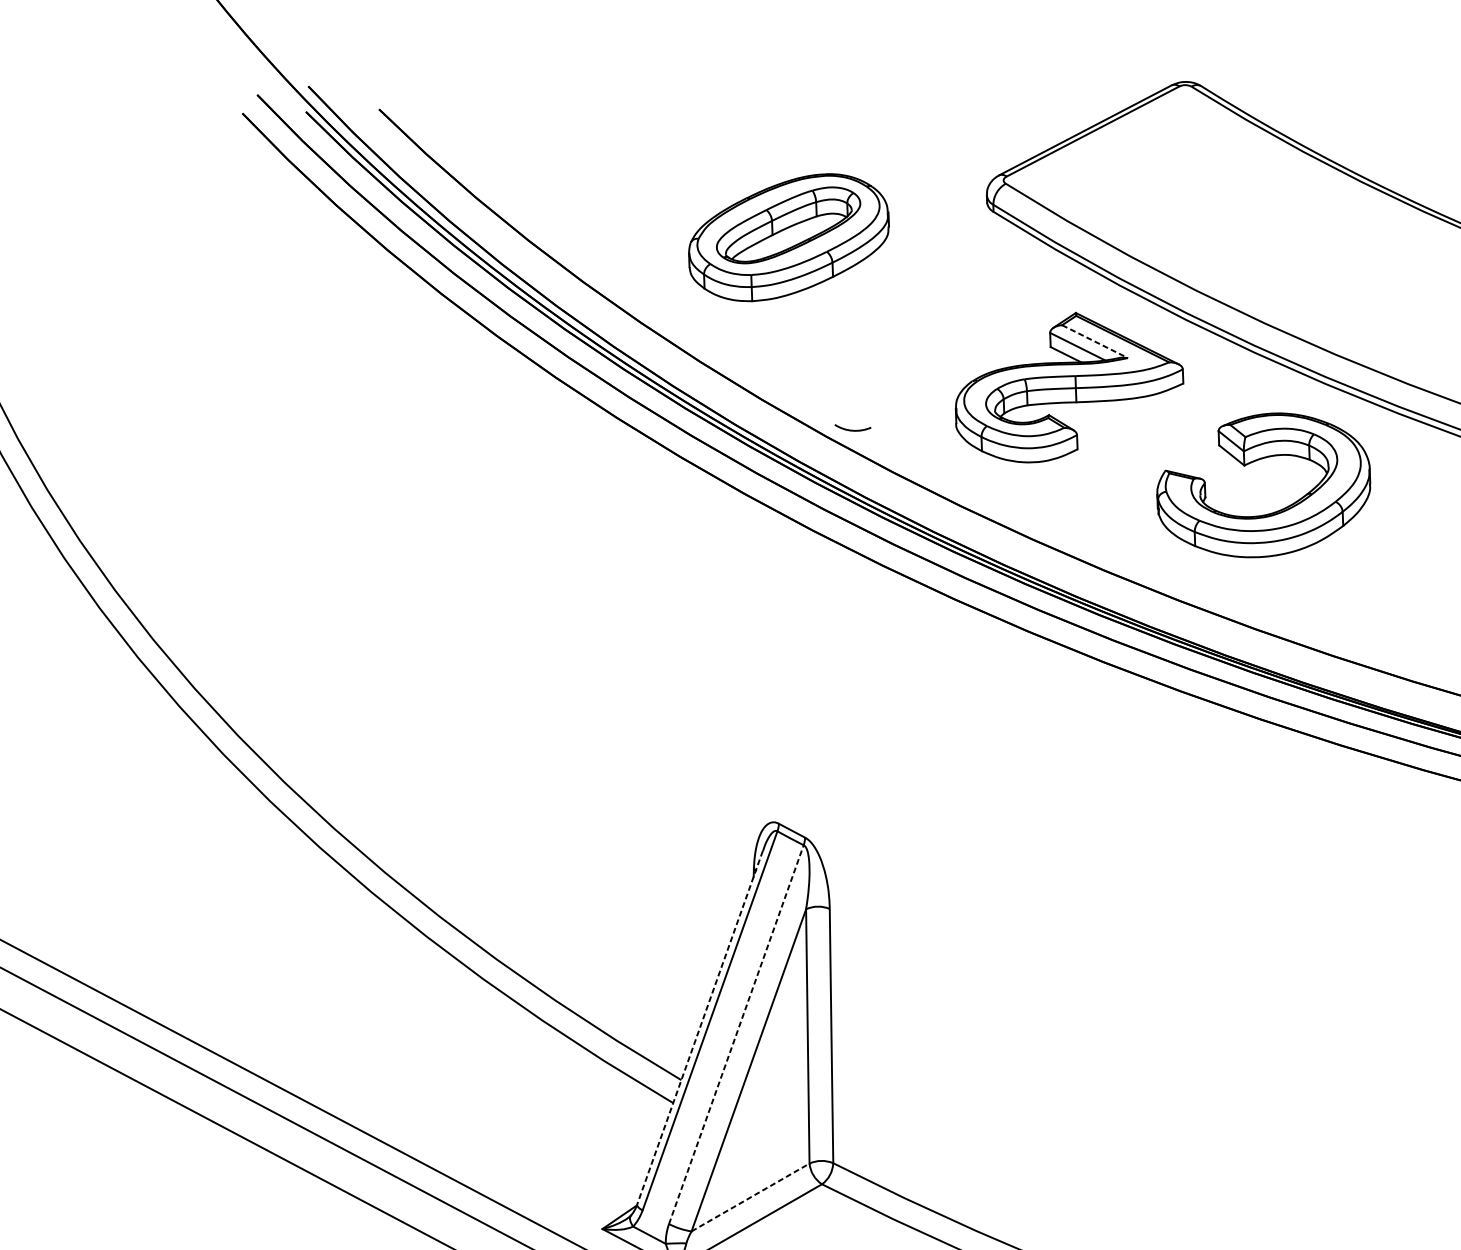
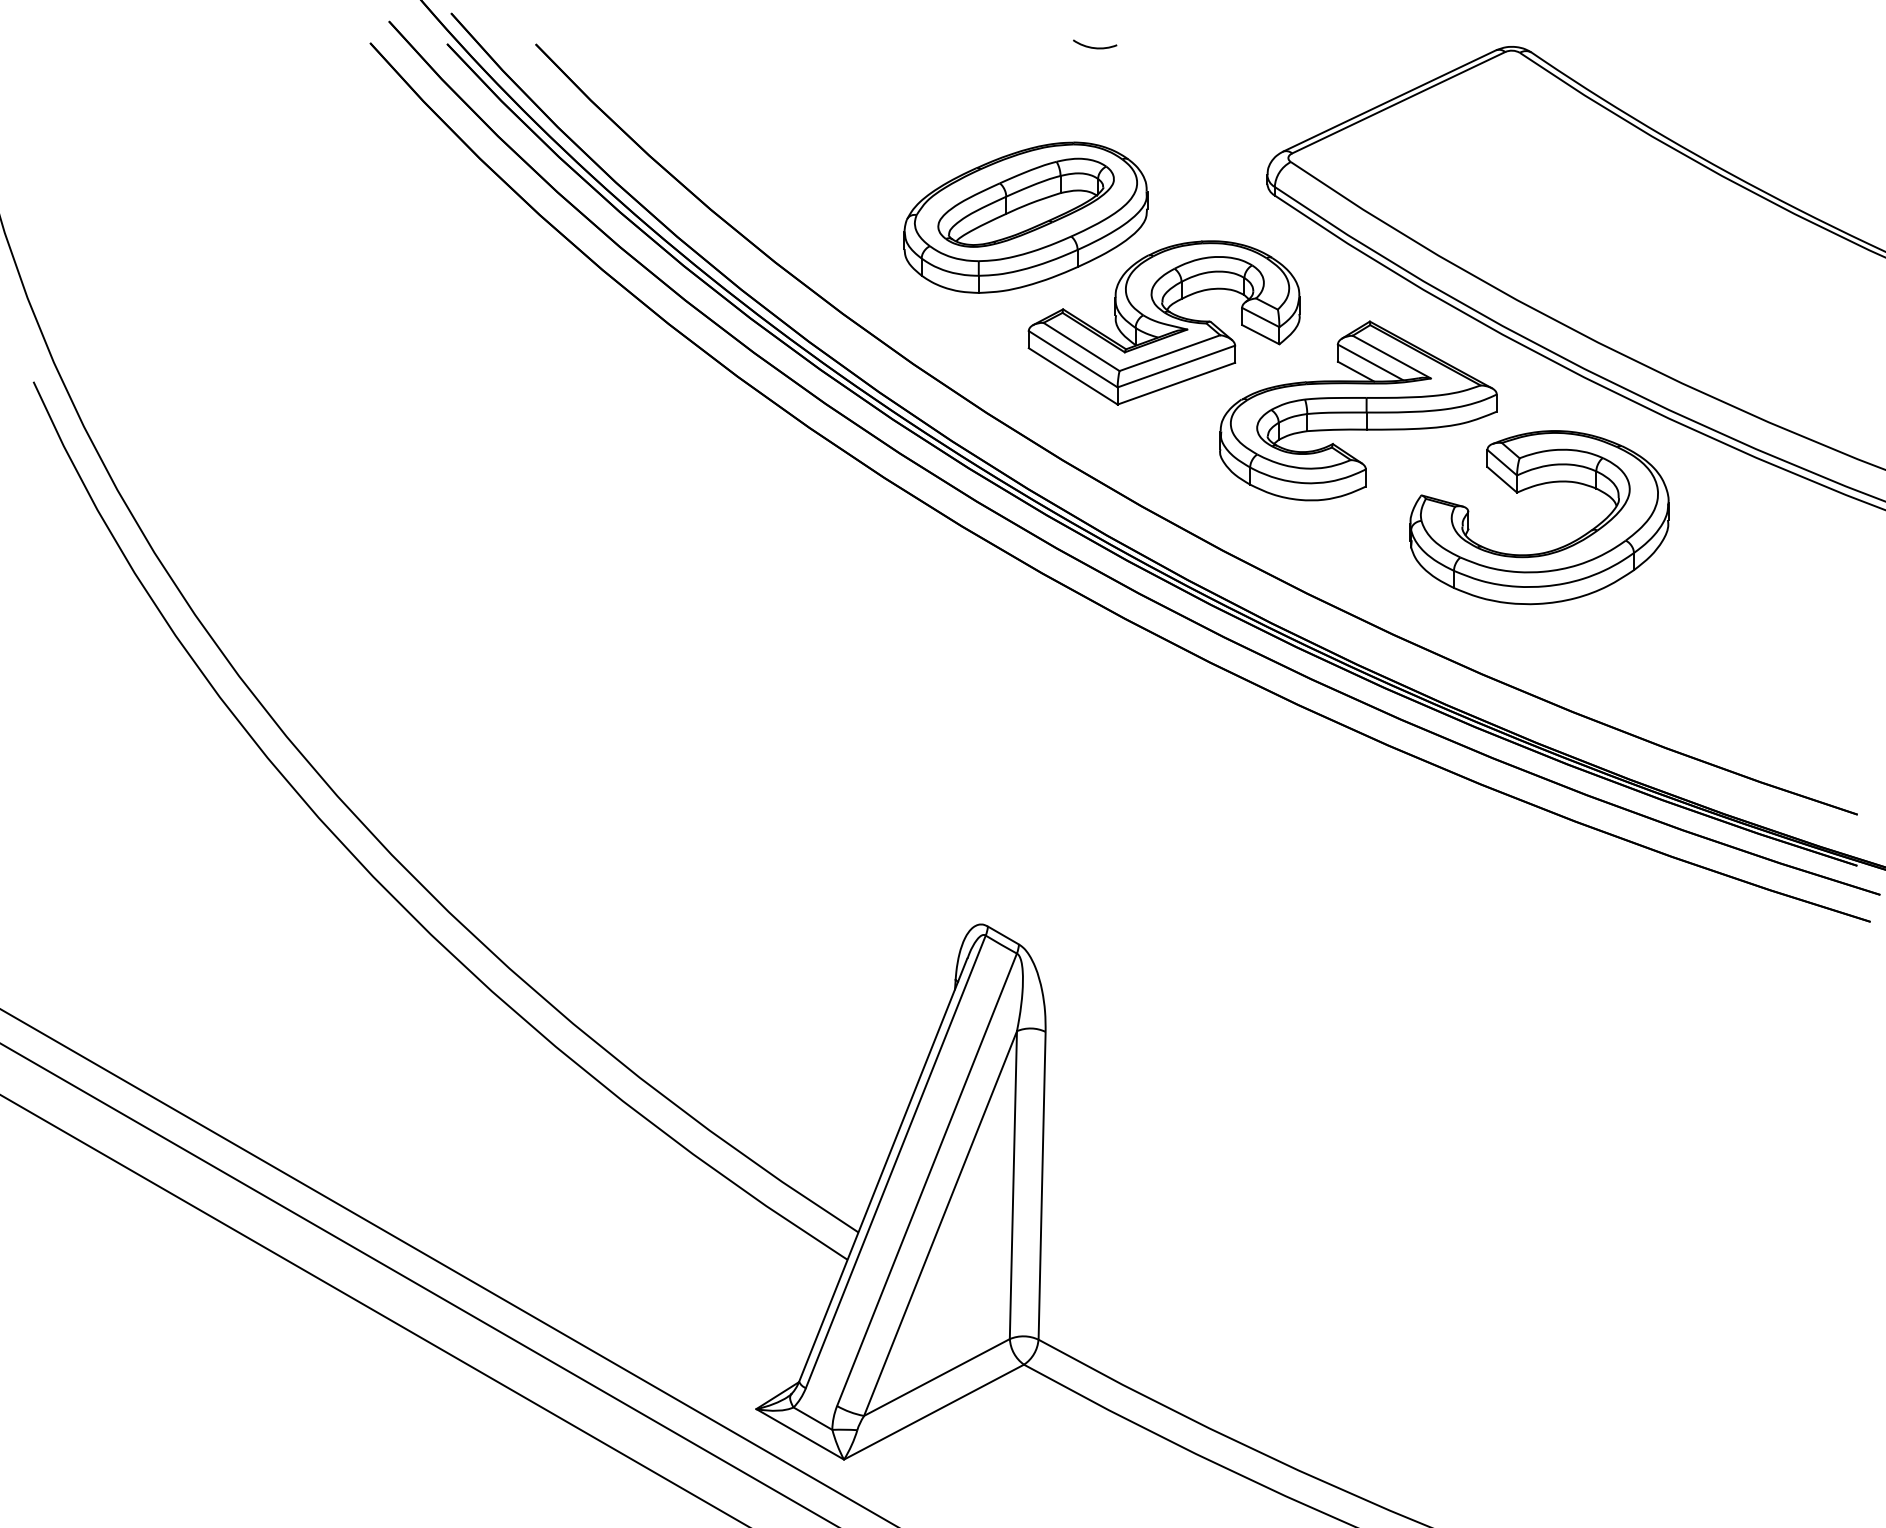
part: (905, 320) -> (1163, 322), added
line: (1094, 341) -> (1391, 357), dashed -> solid
arc: (853, 430) -> (1095, 47), moved
part: (1255, 461) -> (1530, 488), moved
line: (700, 1028) -> (883, 1170), dashed -> solid
line: (736, 1034) -> (927, 1179), dashed -> solid
line: (750, 1197) -> (937, 1377), dashed -> solid

